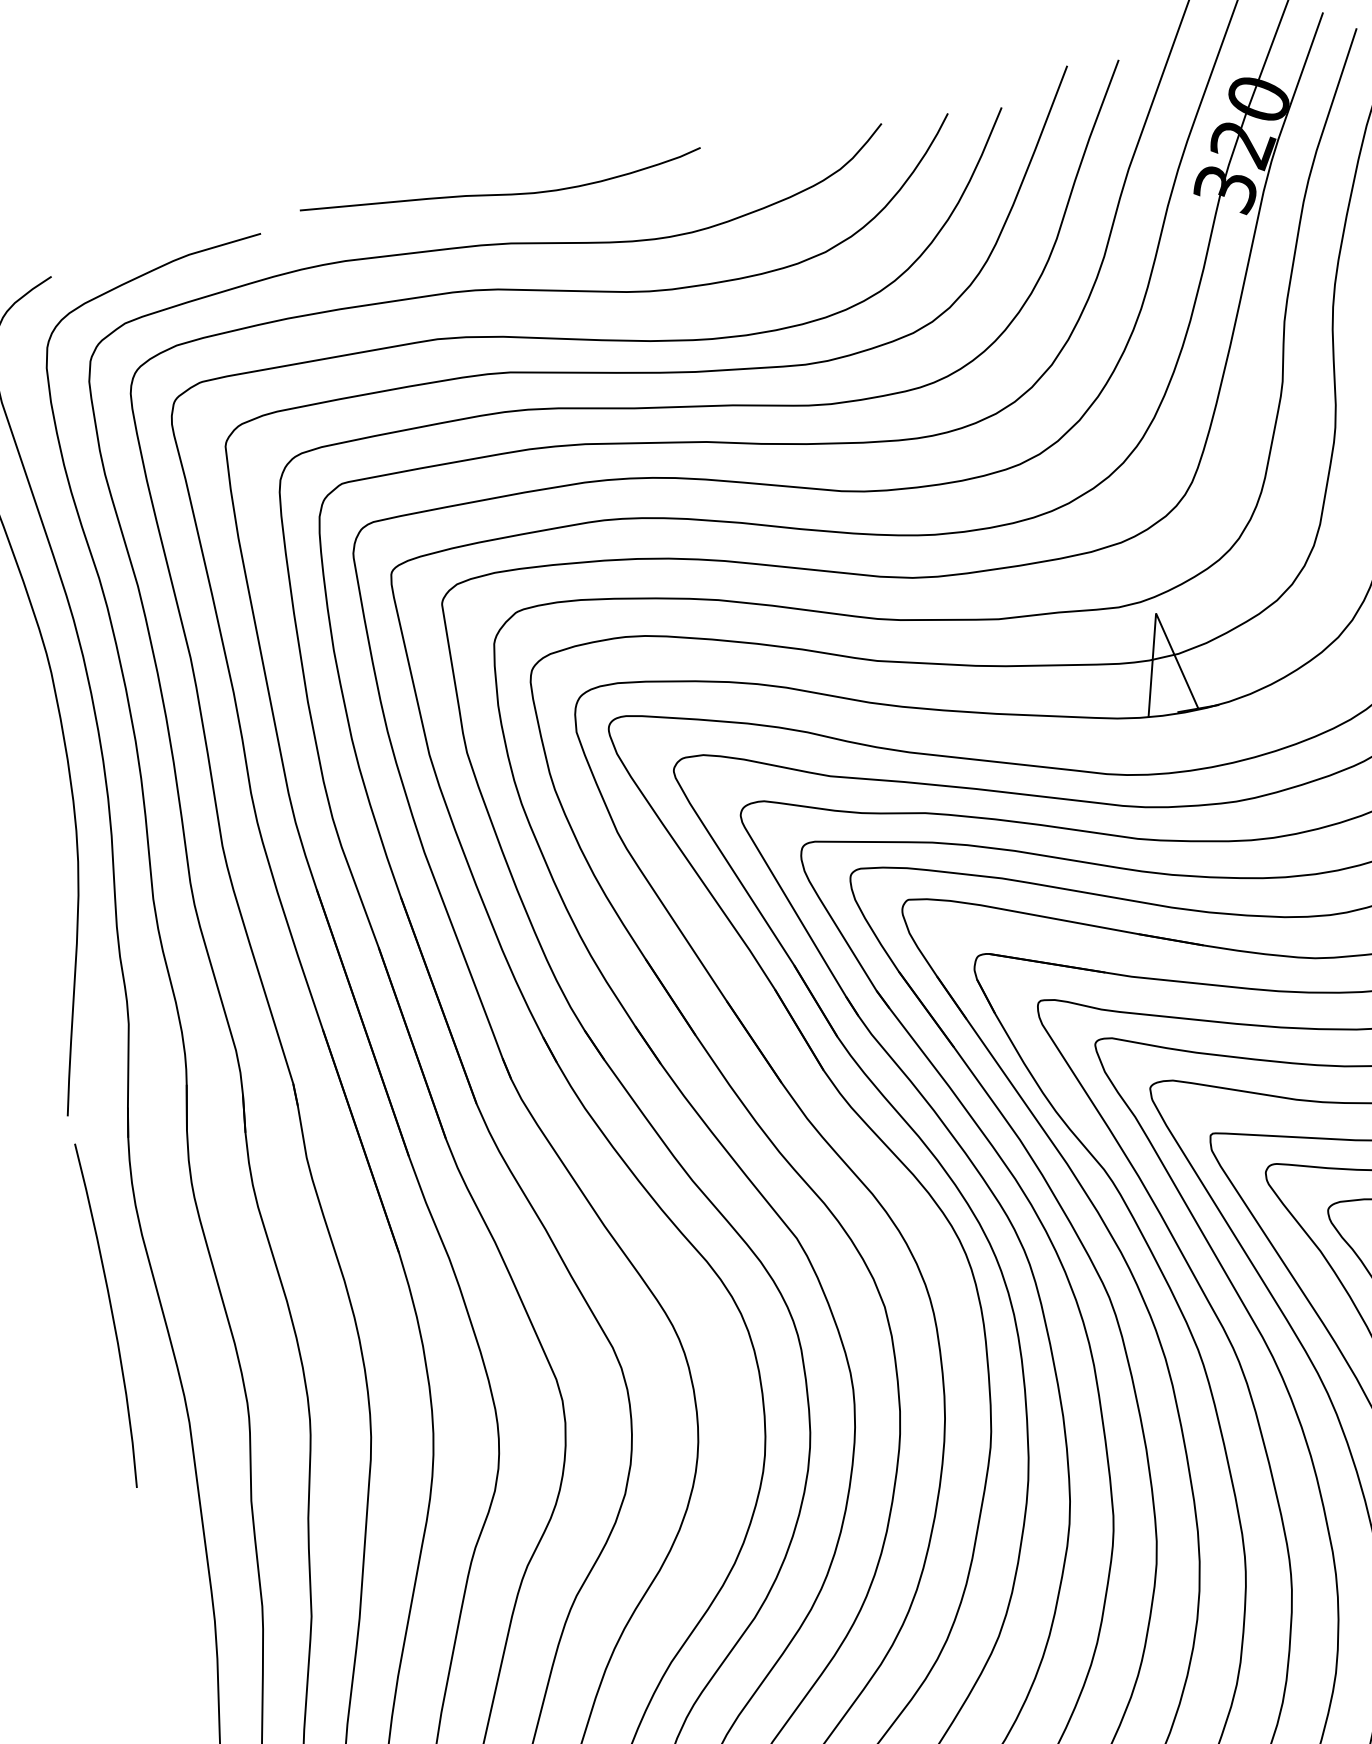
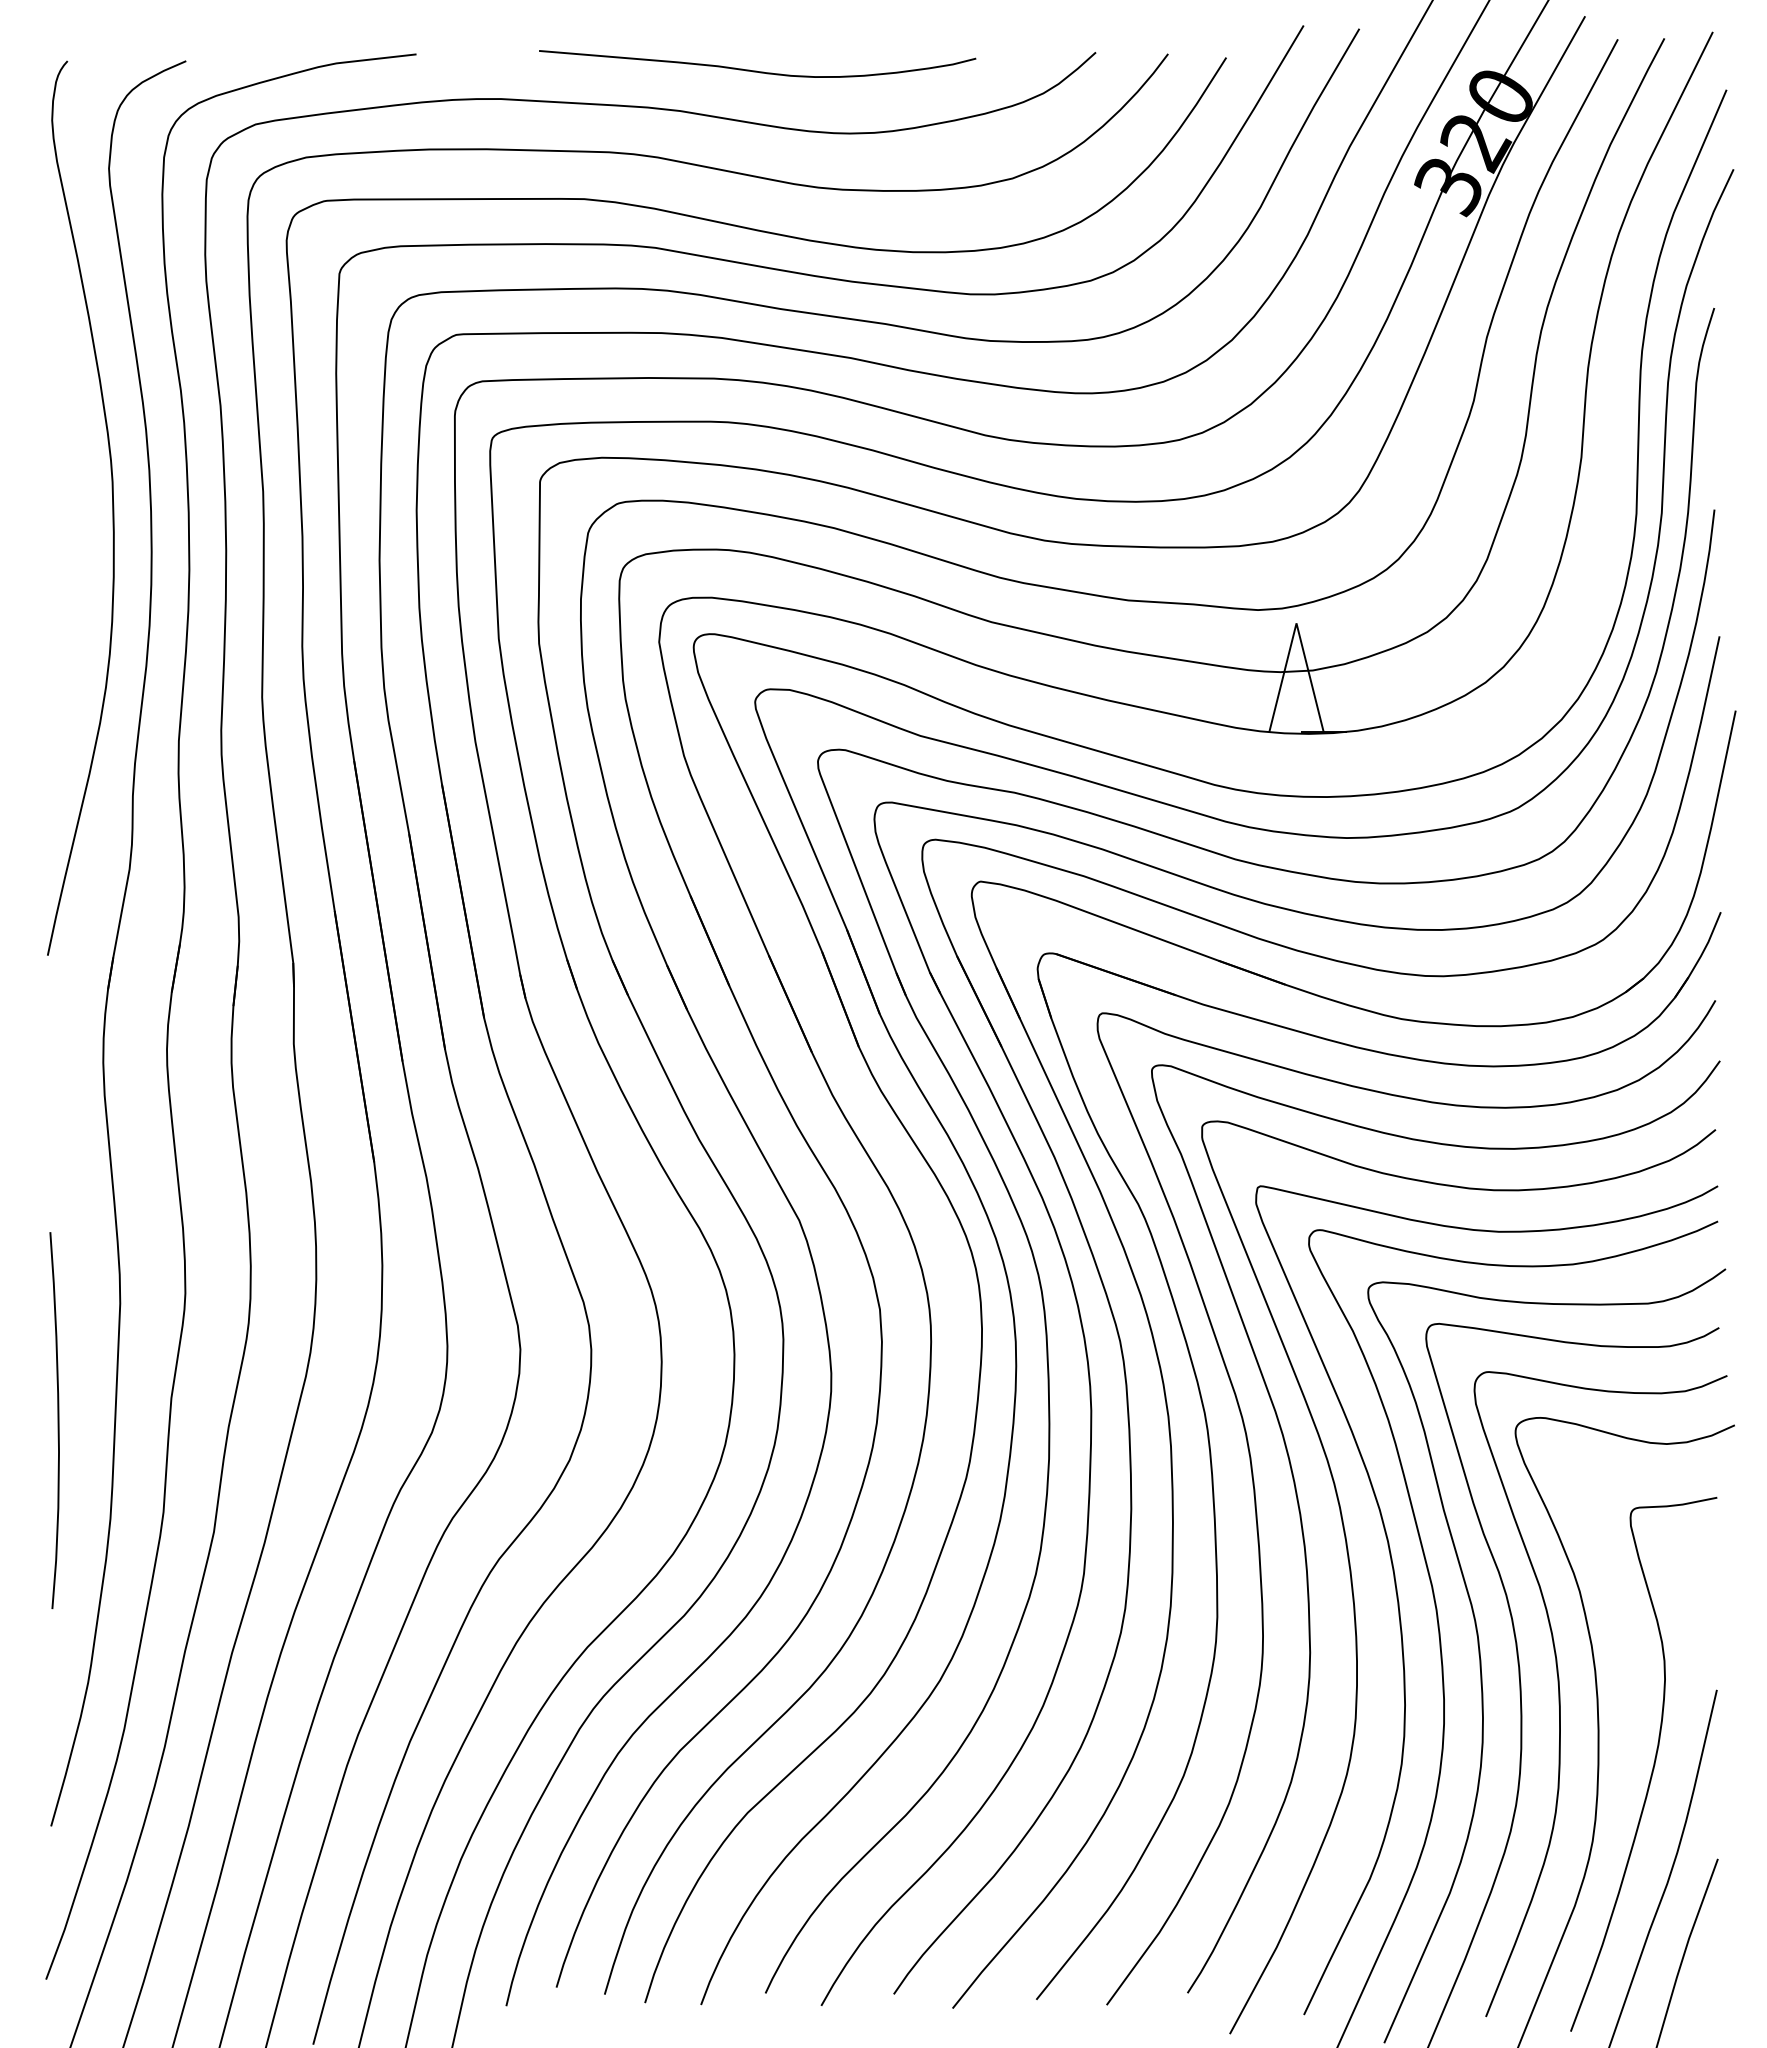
curve: (501, 193) -> (756, 70), moved
curve: (111, 1314) -> (57, 1420), moved

